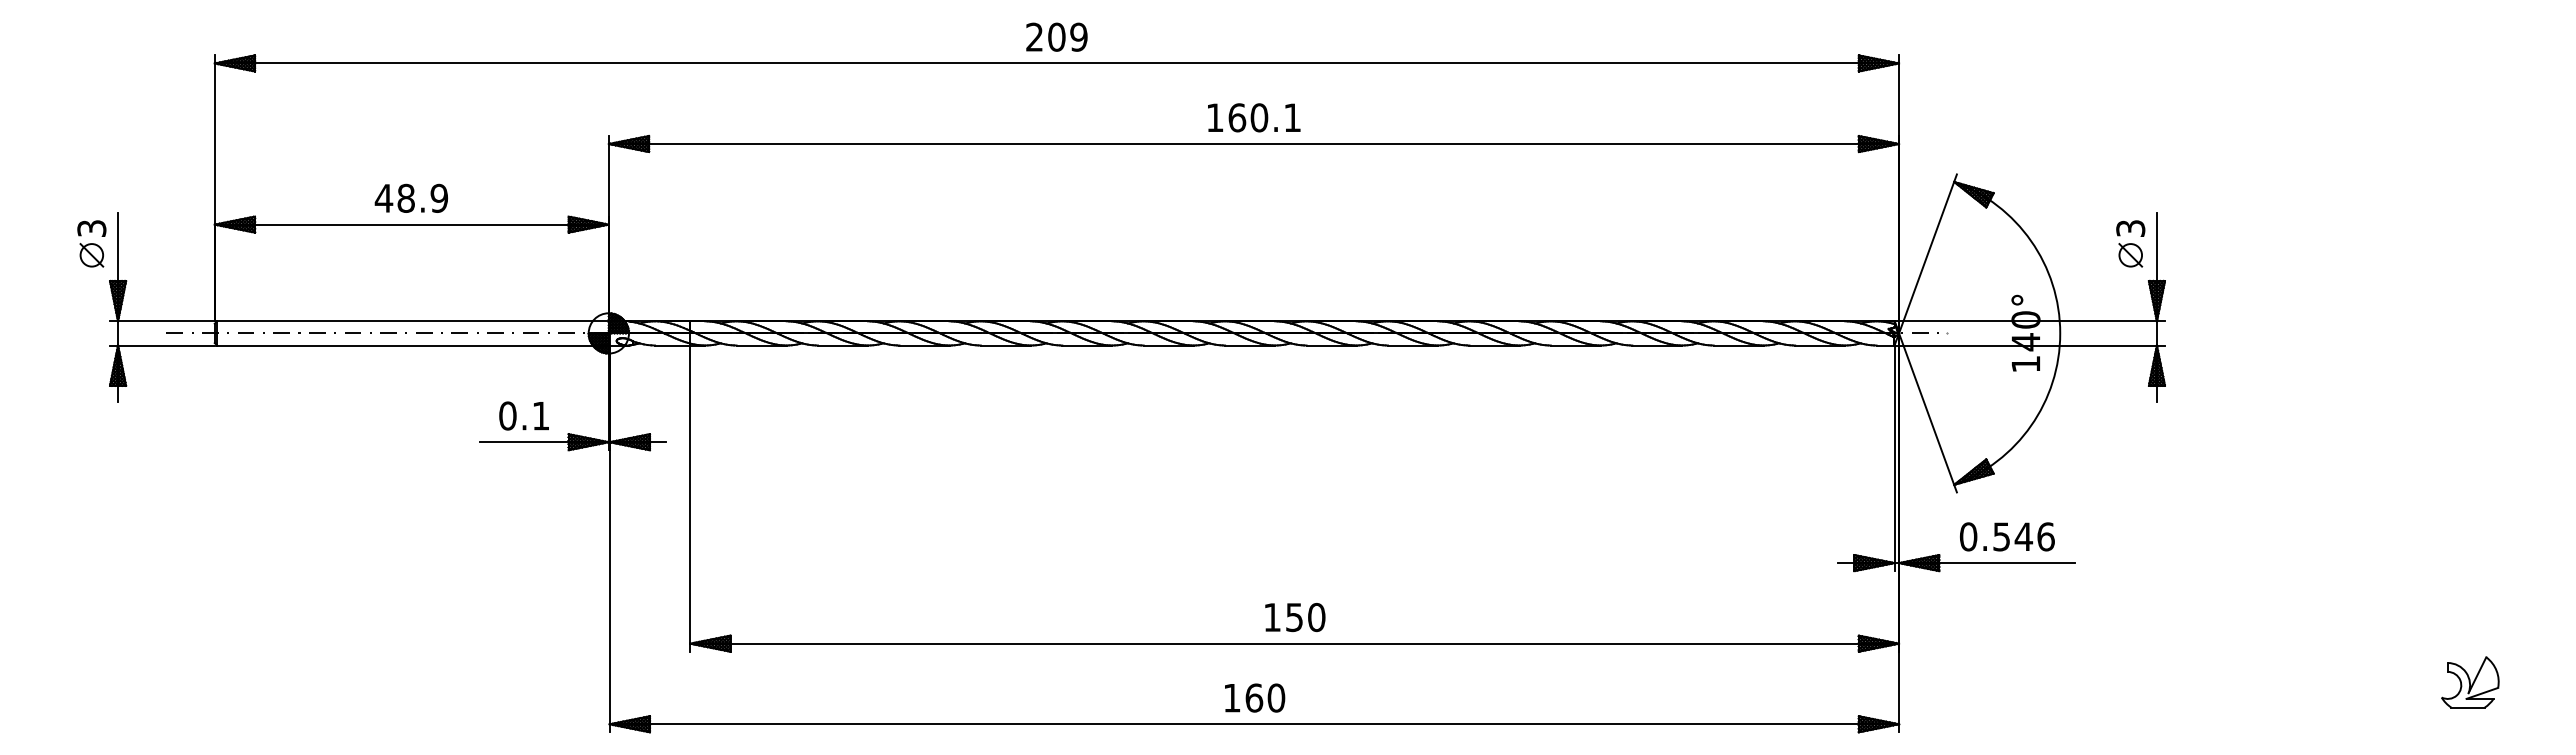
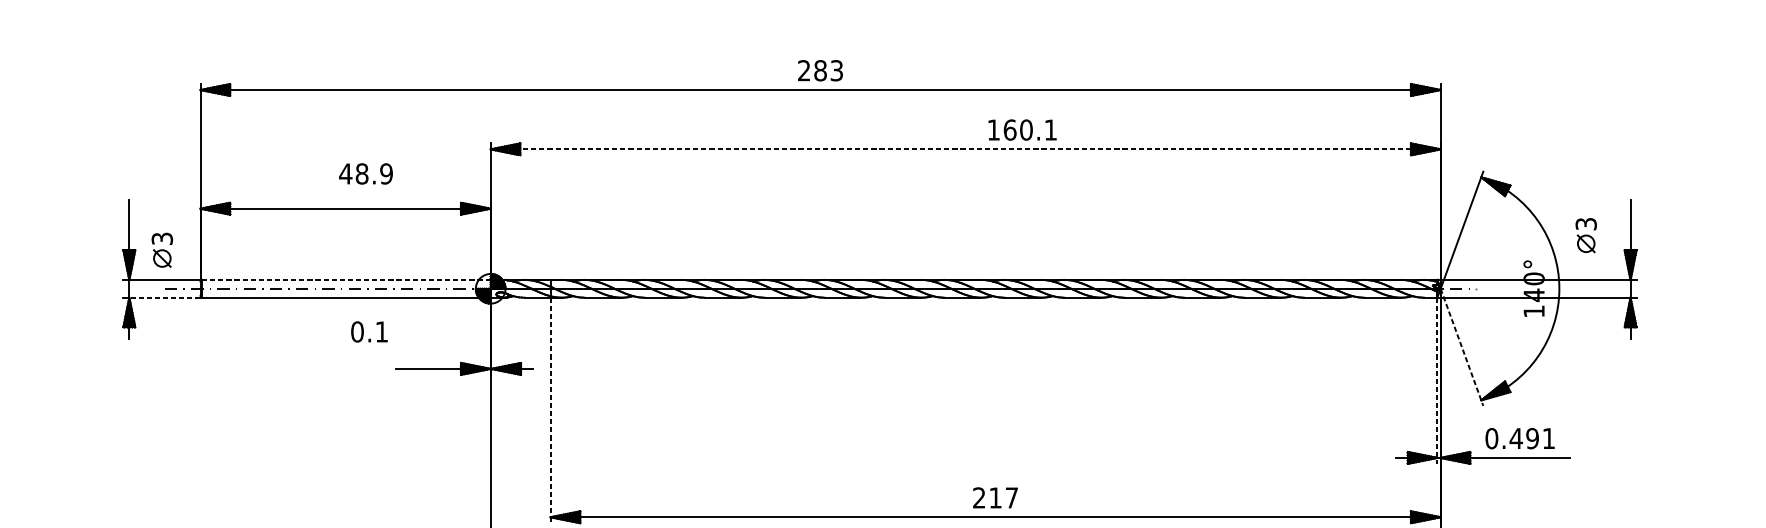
text: (1067, 36) -> (828, 70), 209 -> 283
text: (1254, 117) -> (1022, 129), moved
line: (1254, 144) -> (966, 149), solid -> dashed
text: (410, 197) -> (365, 173), moved
part: (91, 243) -> (162, 249), moved
part: (2130, 243) -> (1586, 235), moved
line: (413, 321) -> (346, 280), solid -> dashed
line: (165, 345) -> (164, 297), solid -> dashed
line: (1927, 412) -> (1461, 347), solid -> dashed
text: (523, 415) -> (368, 331), moved
line: (1894, 458) -> (1437, 380), solid -> dashed
line: (690, 499) -> (550, 411), solid -> dashed
text: (2023, 536) -> (1532, 438), 0.546 -> 0.491
text: (1294, 617) -> (995, 497), 150 -> 217

